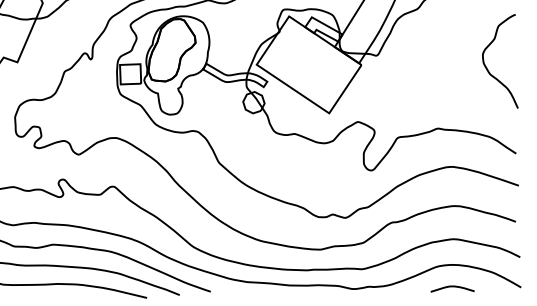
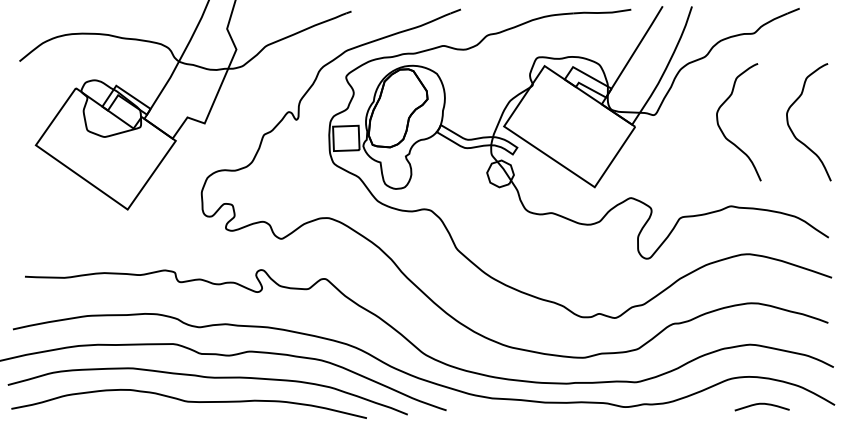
curve: (432, 70) -> (724, 133), added
curve: (452, 286) -> (761, 404), moved

